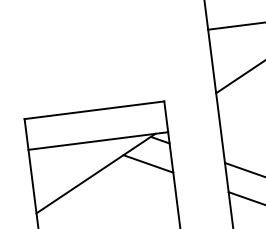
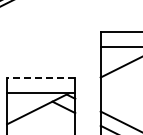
line: (93, 110) -> (40, 78), solid -> dashed

